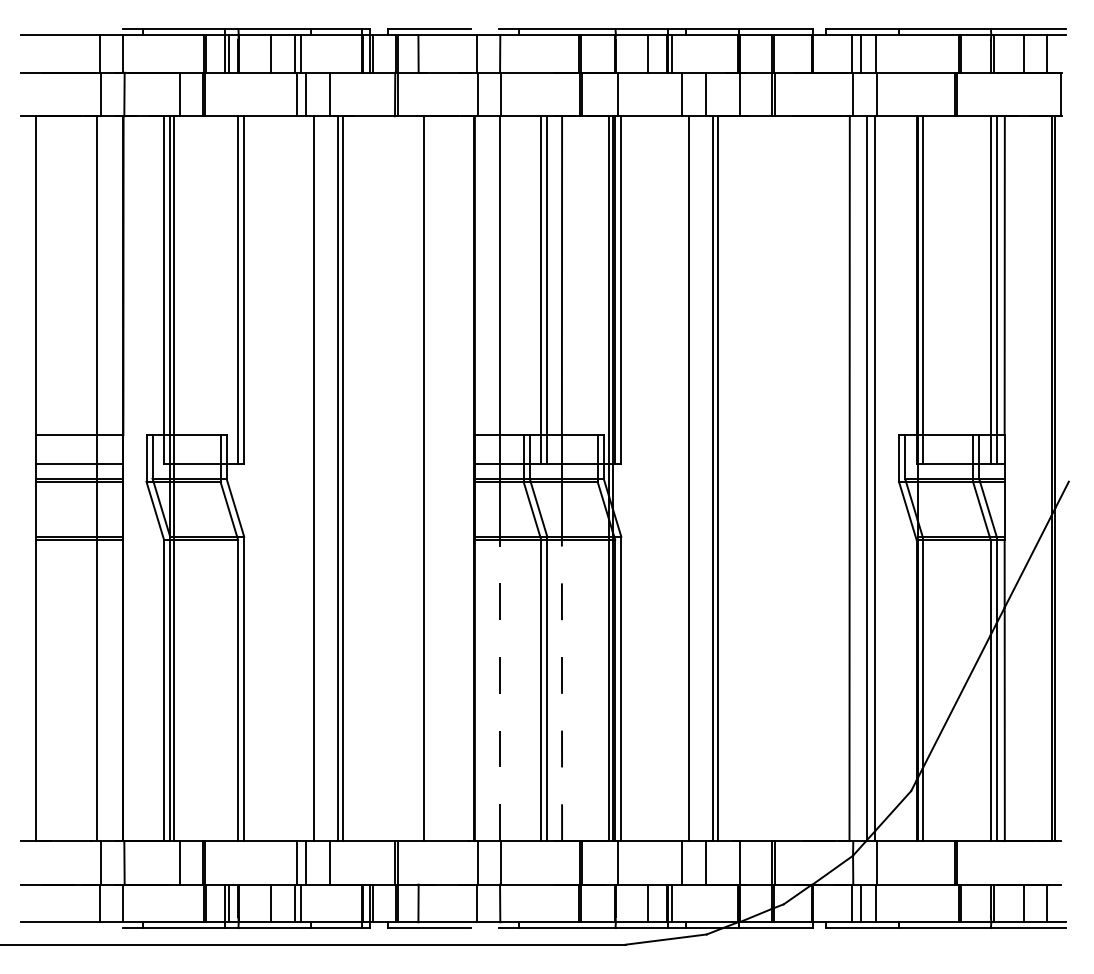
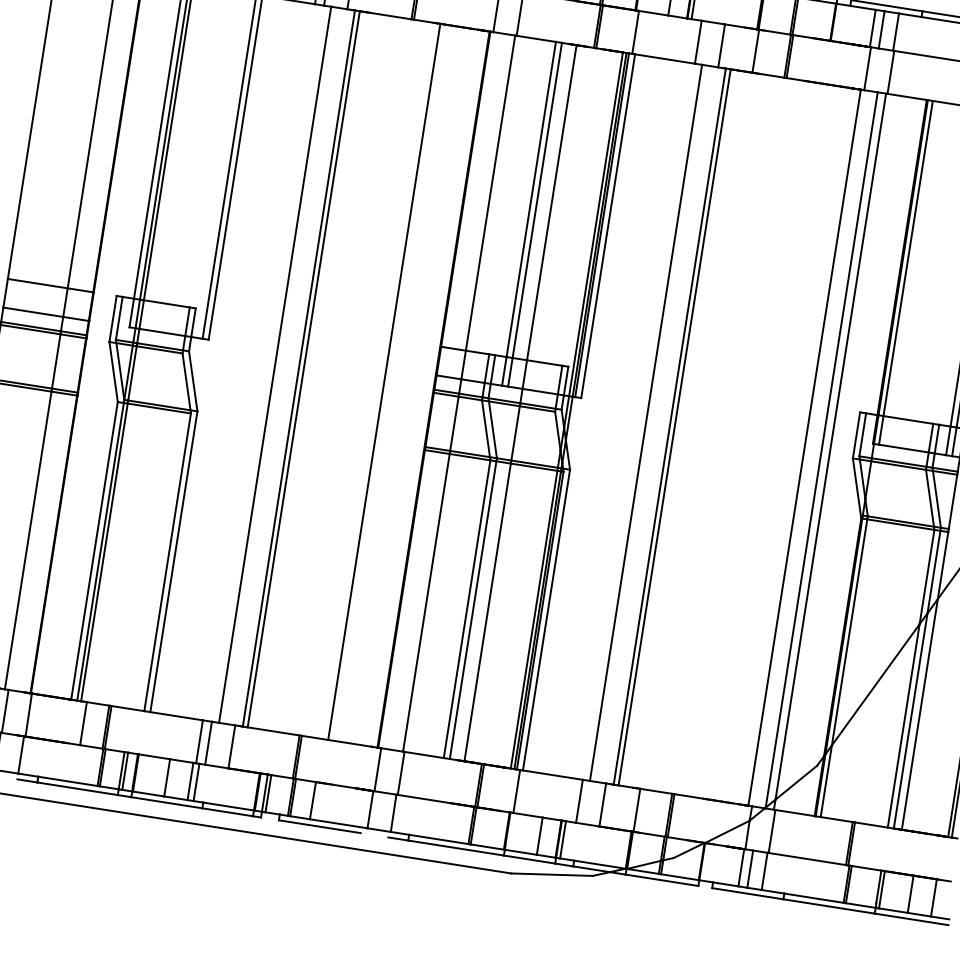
line: (499, 690) -> (425, 602), dashed -> solid
line: (562, 690) -> (488, 612), dashed -> solid

